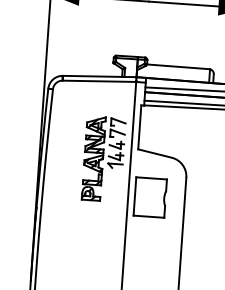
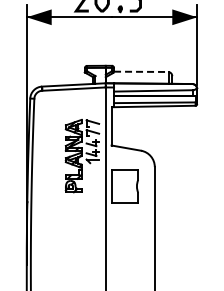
line: (178, 66) -> (141, 71), solid -> dashed

